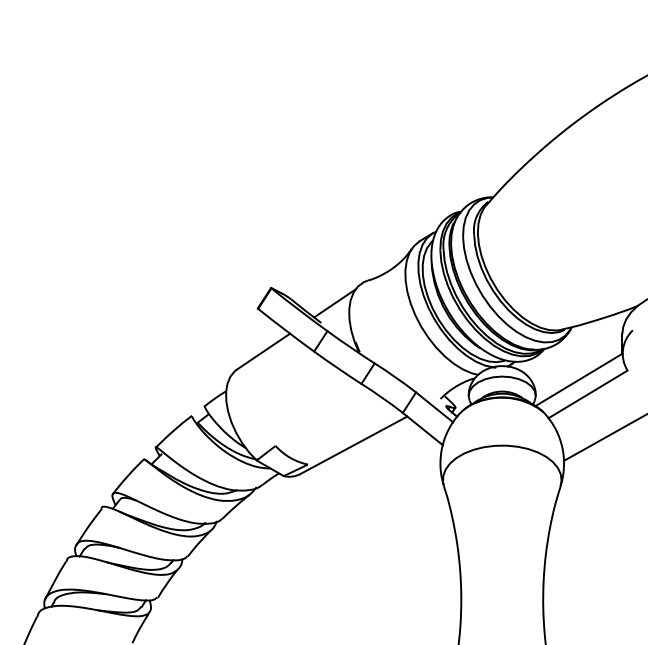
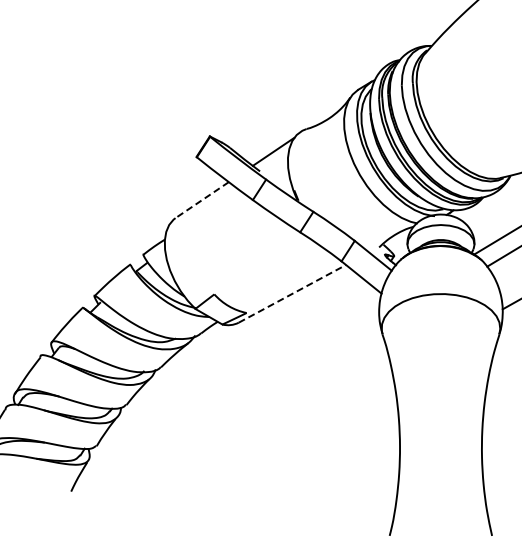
line: (263, 351) -> (202, 199), solid -> dashed
line: (353, 445) -> (292, 293), solid -> dashed

